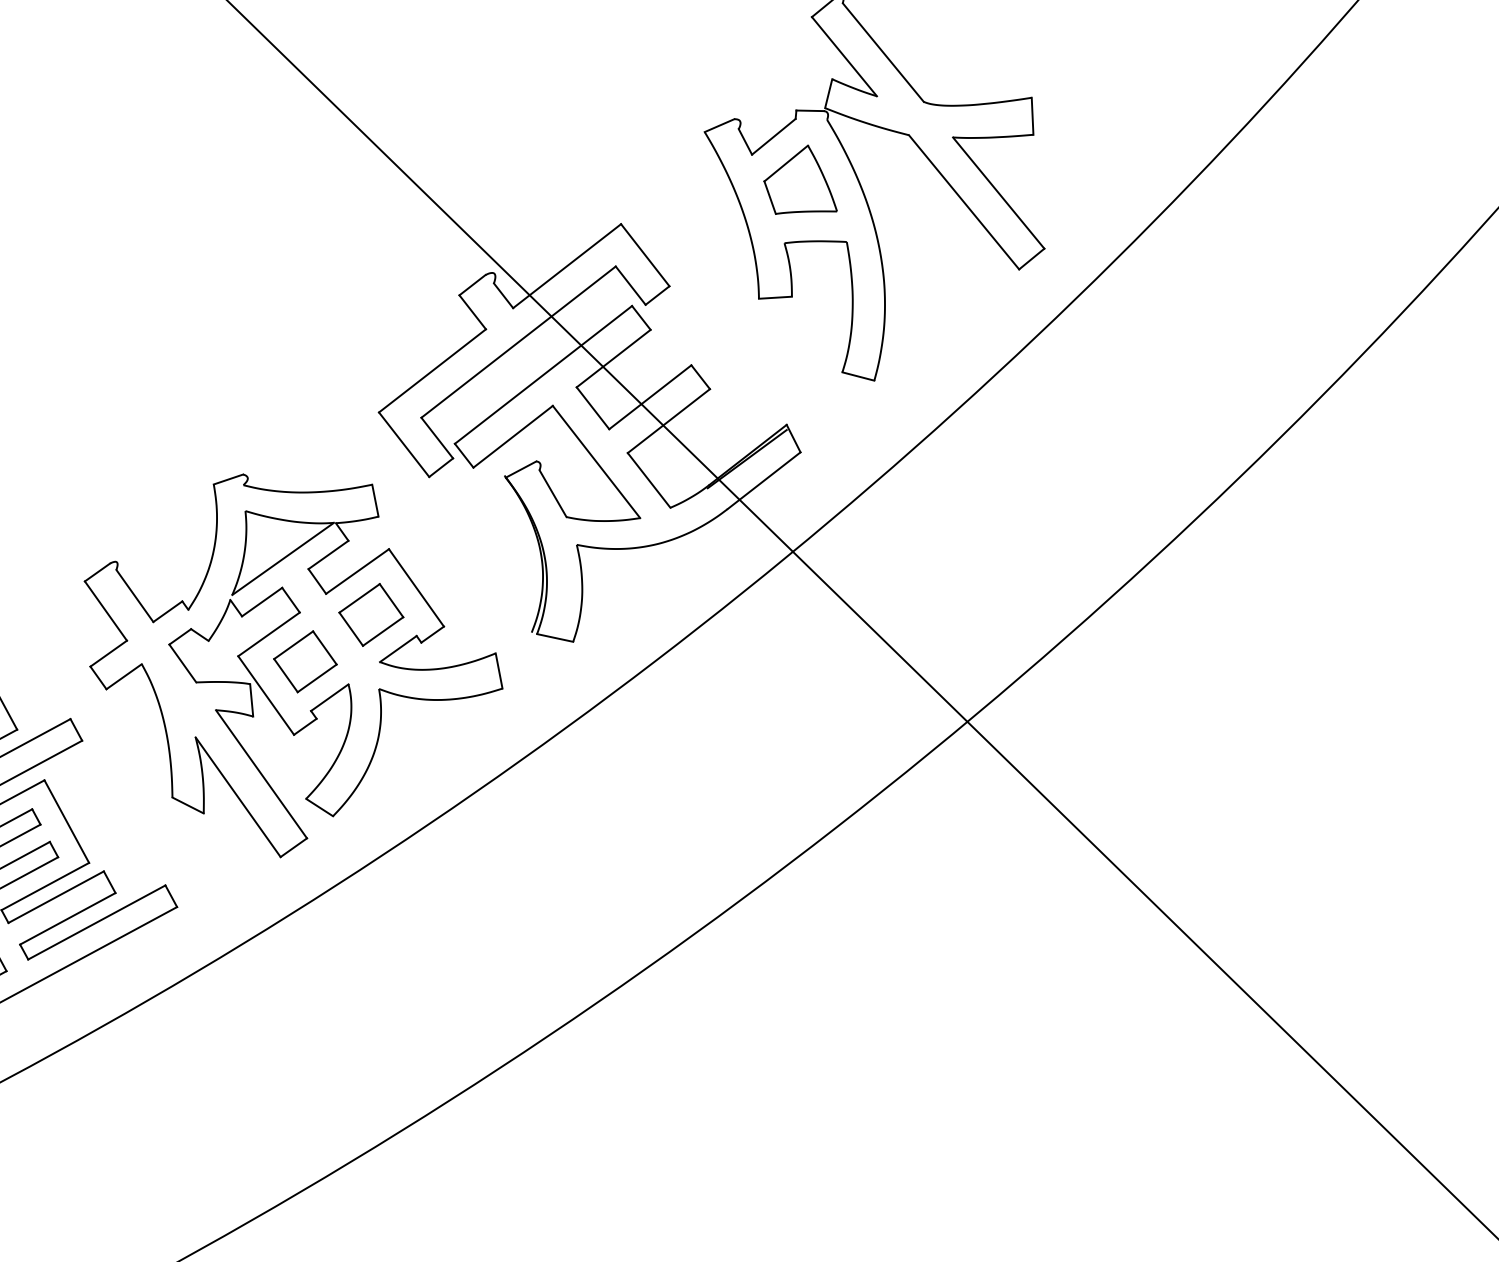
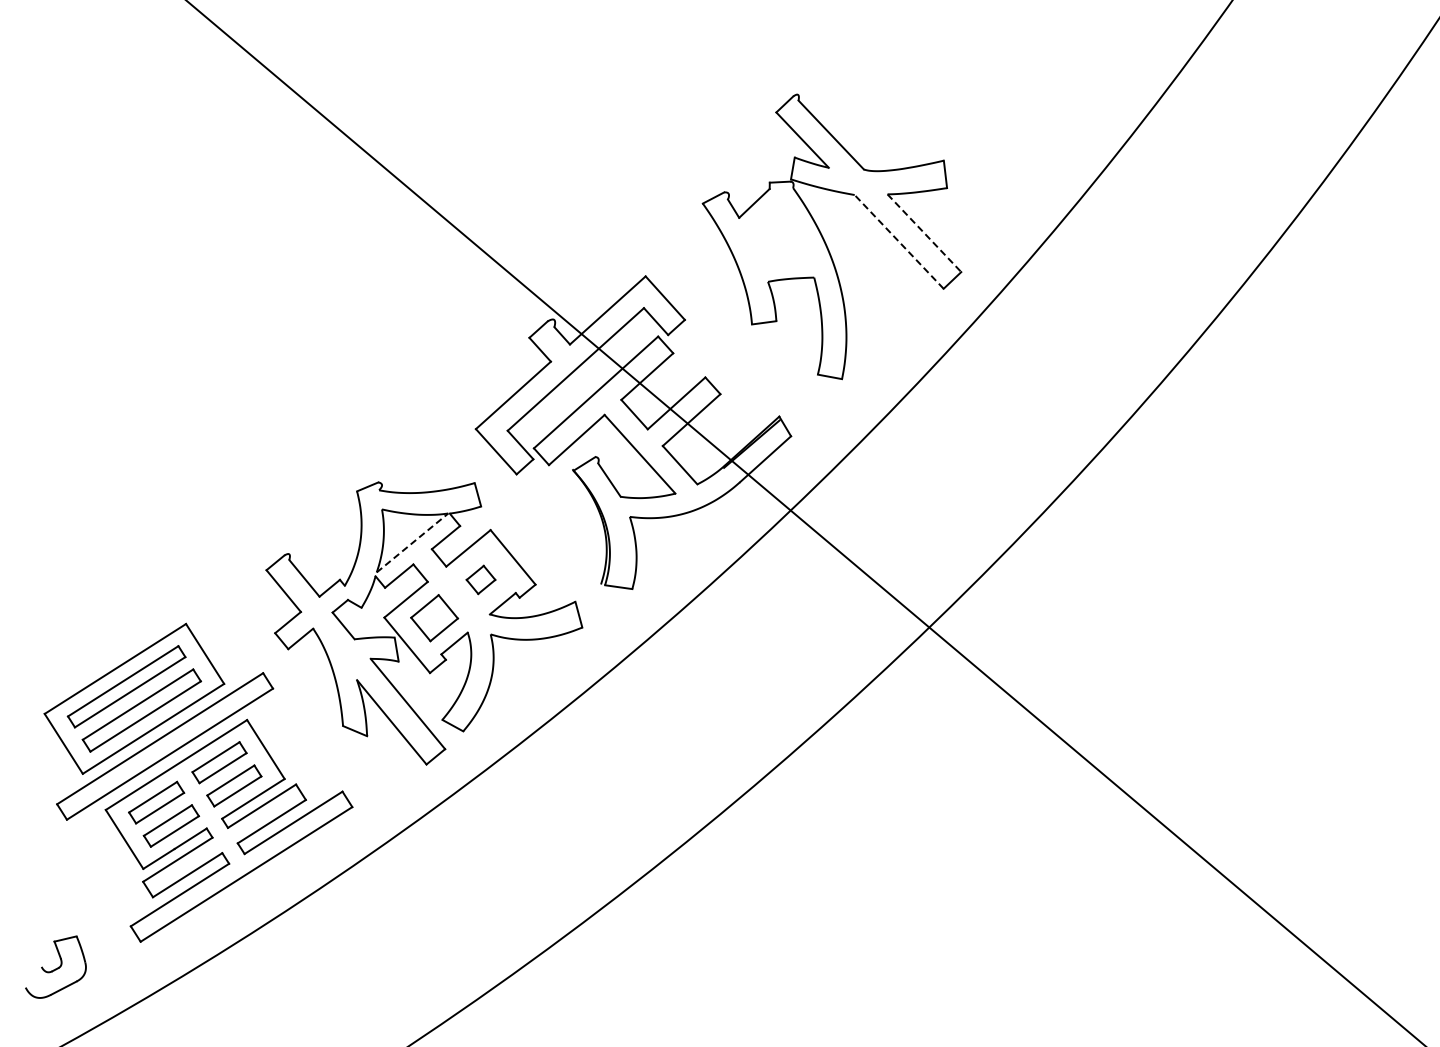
part: (800, 180) -> (776, 234), removed
line: (998, 193) -> (924, 233), solid -> dashed
line: (964, 201) -> (899, 241), solid -> dashed
line: (283, 558) -> (412, 542), solid -> dashed
part: (370, 614) -> (480, 579), size x0.6

